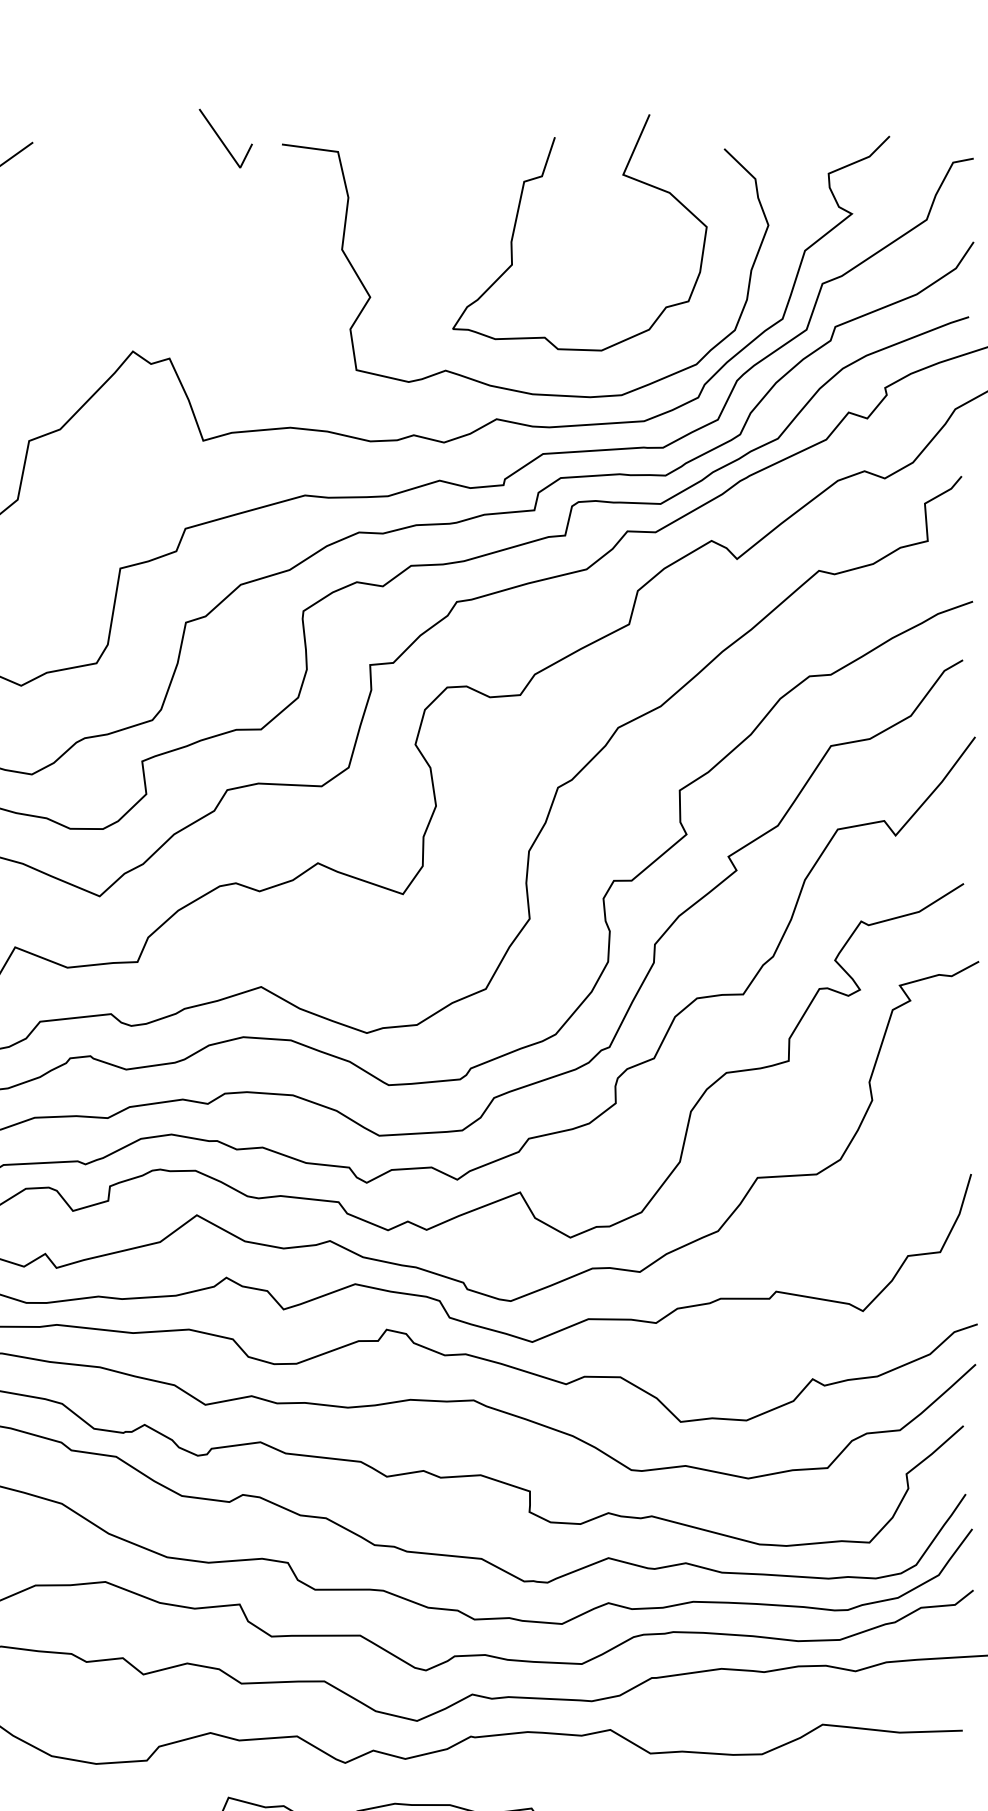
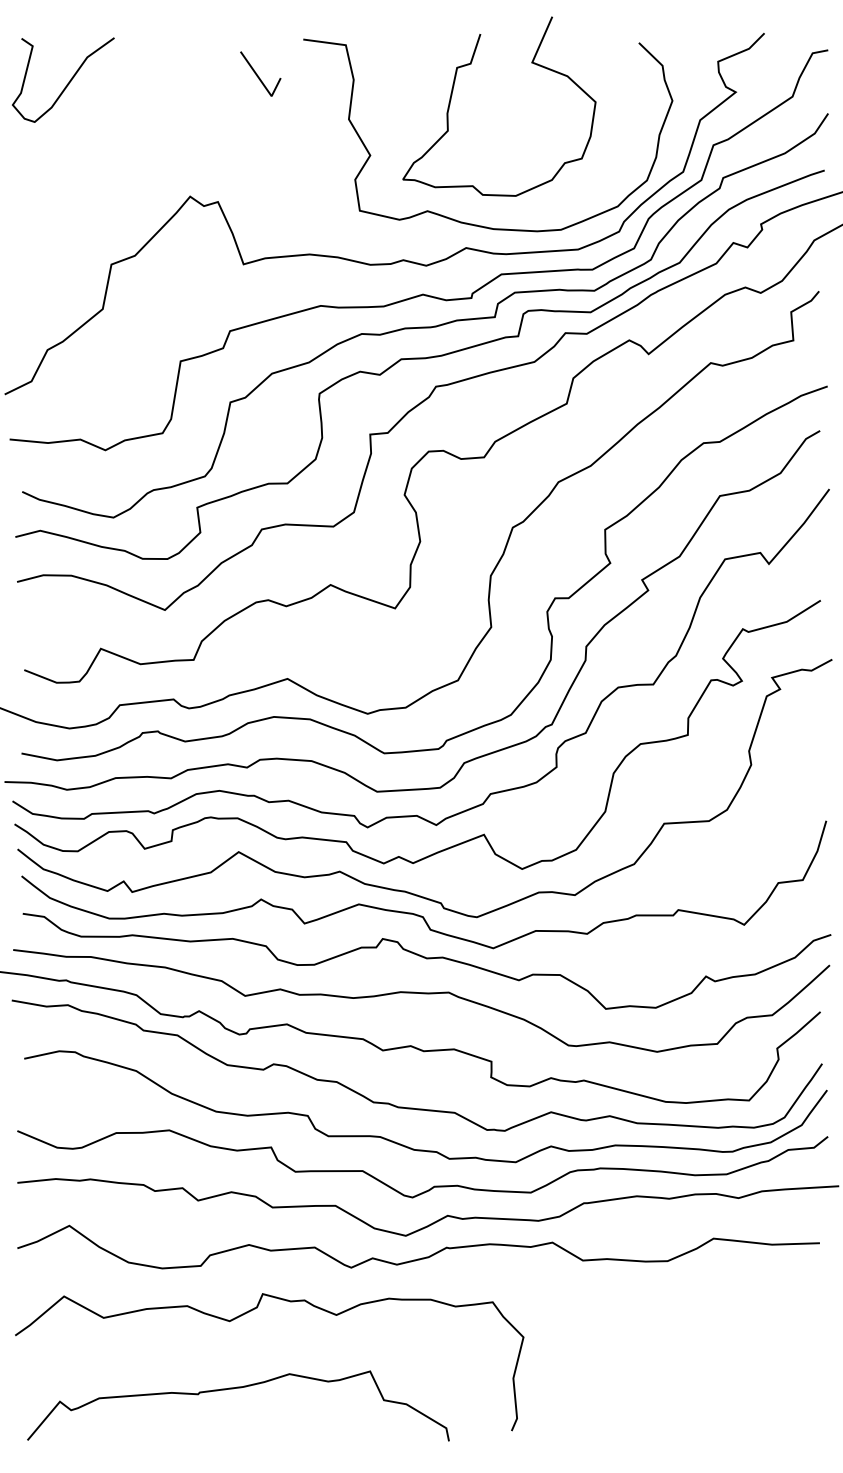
line: (222, 140) -> (258, 75), moved
curve: (518, 218) -> (452, 95), moved

